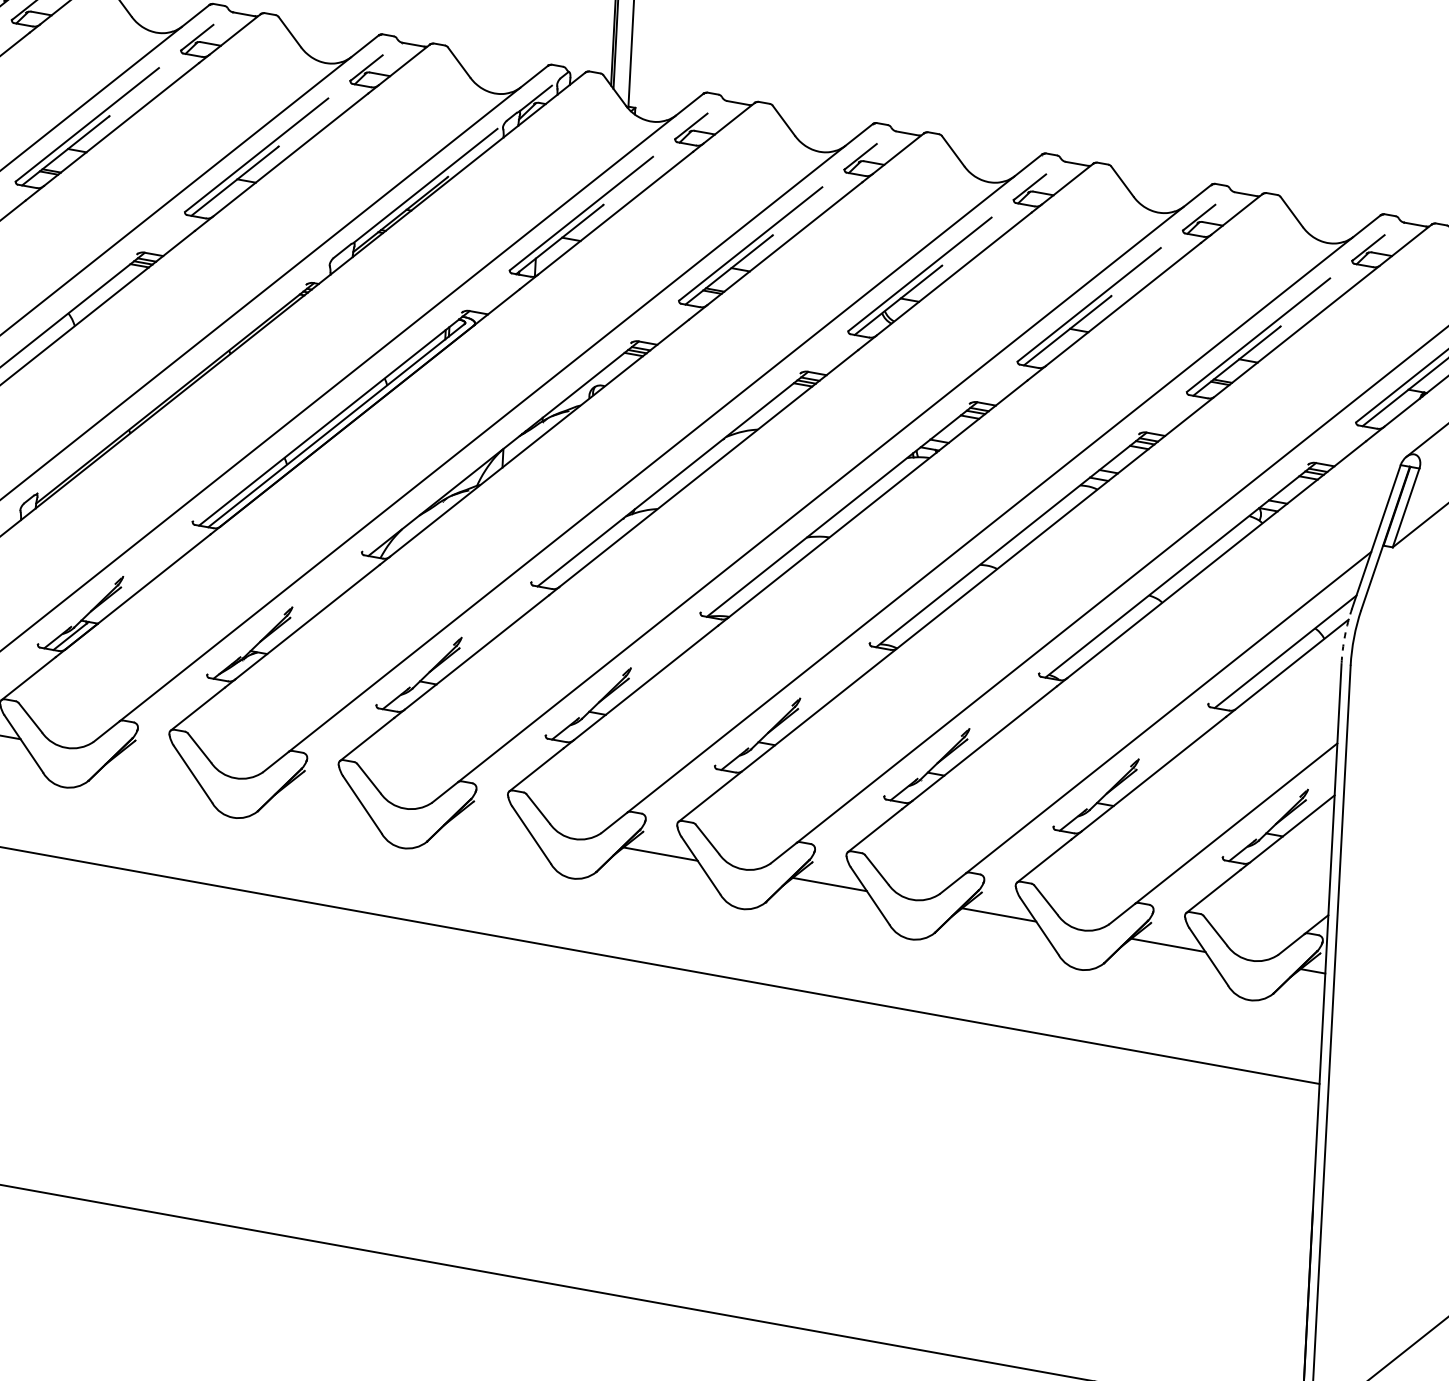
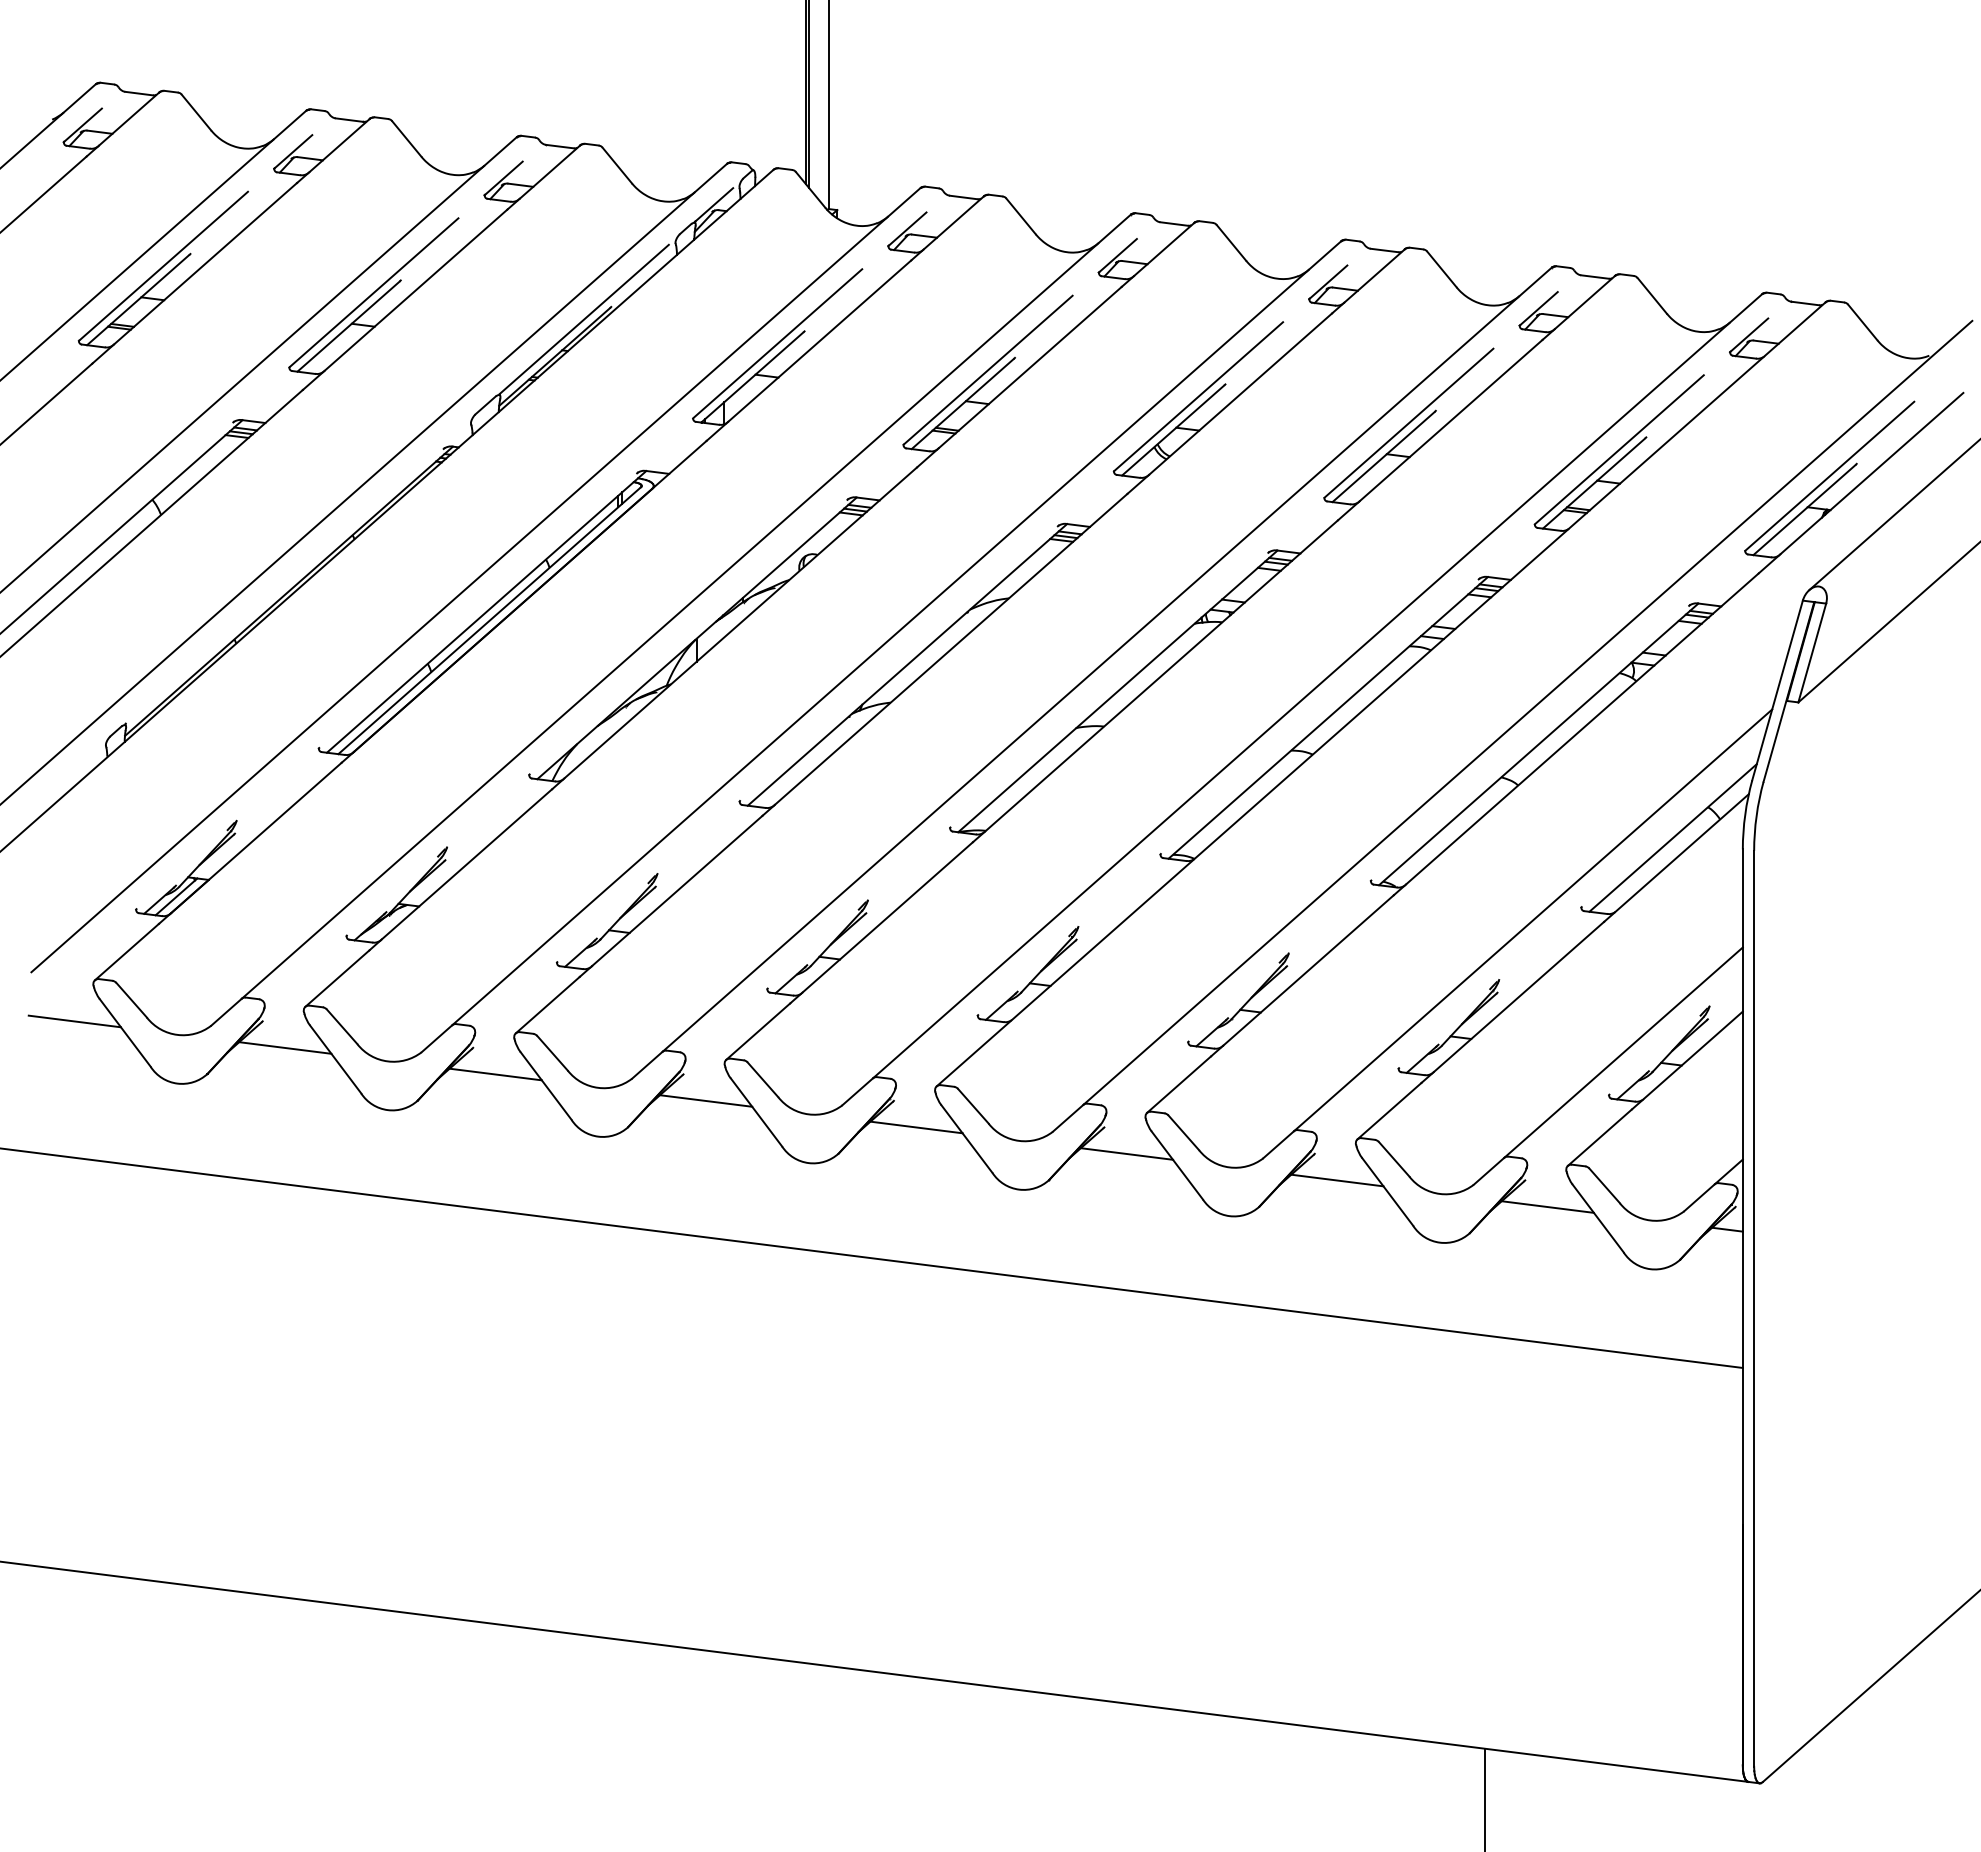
arc: (1345, 635) -> (1745, 814), dashed -> solid
line: (153, 762) -> (285, 1047), added
line: (321, 793) -> (495, 1074), added
line: (491, 823) -> (706, 1100), added

